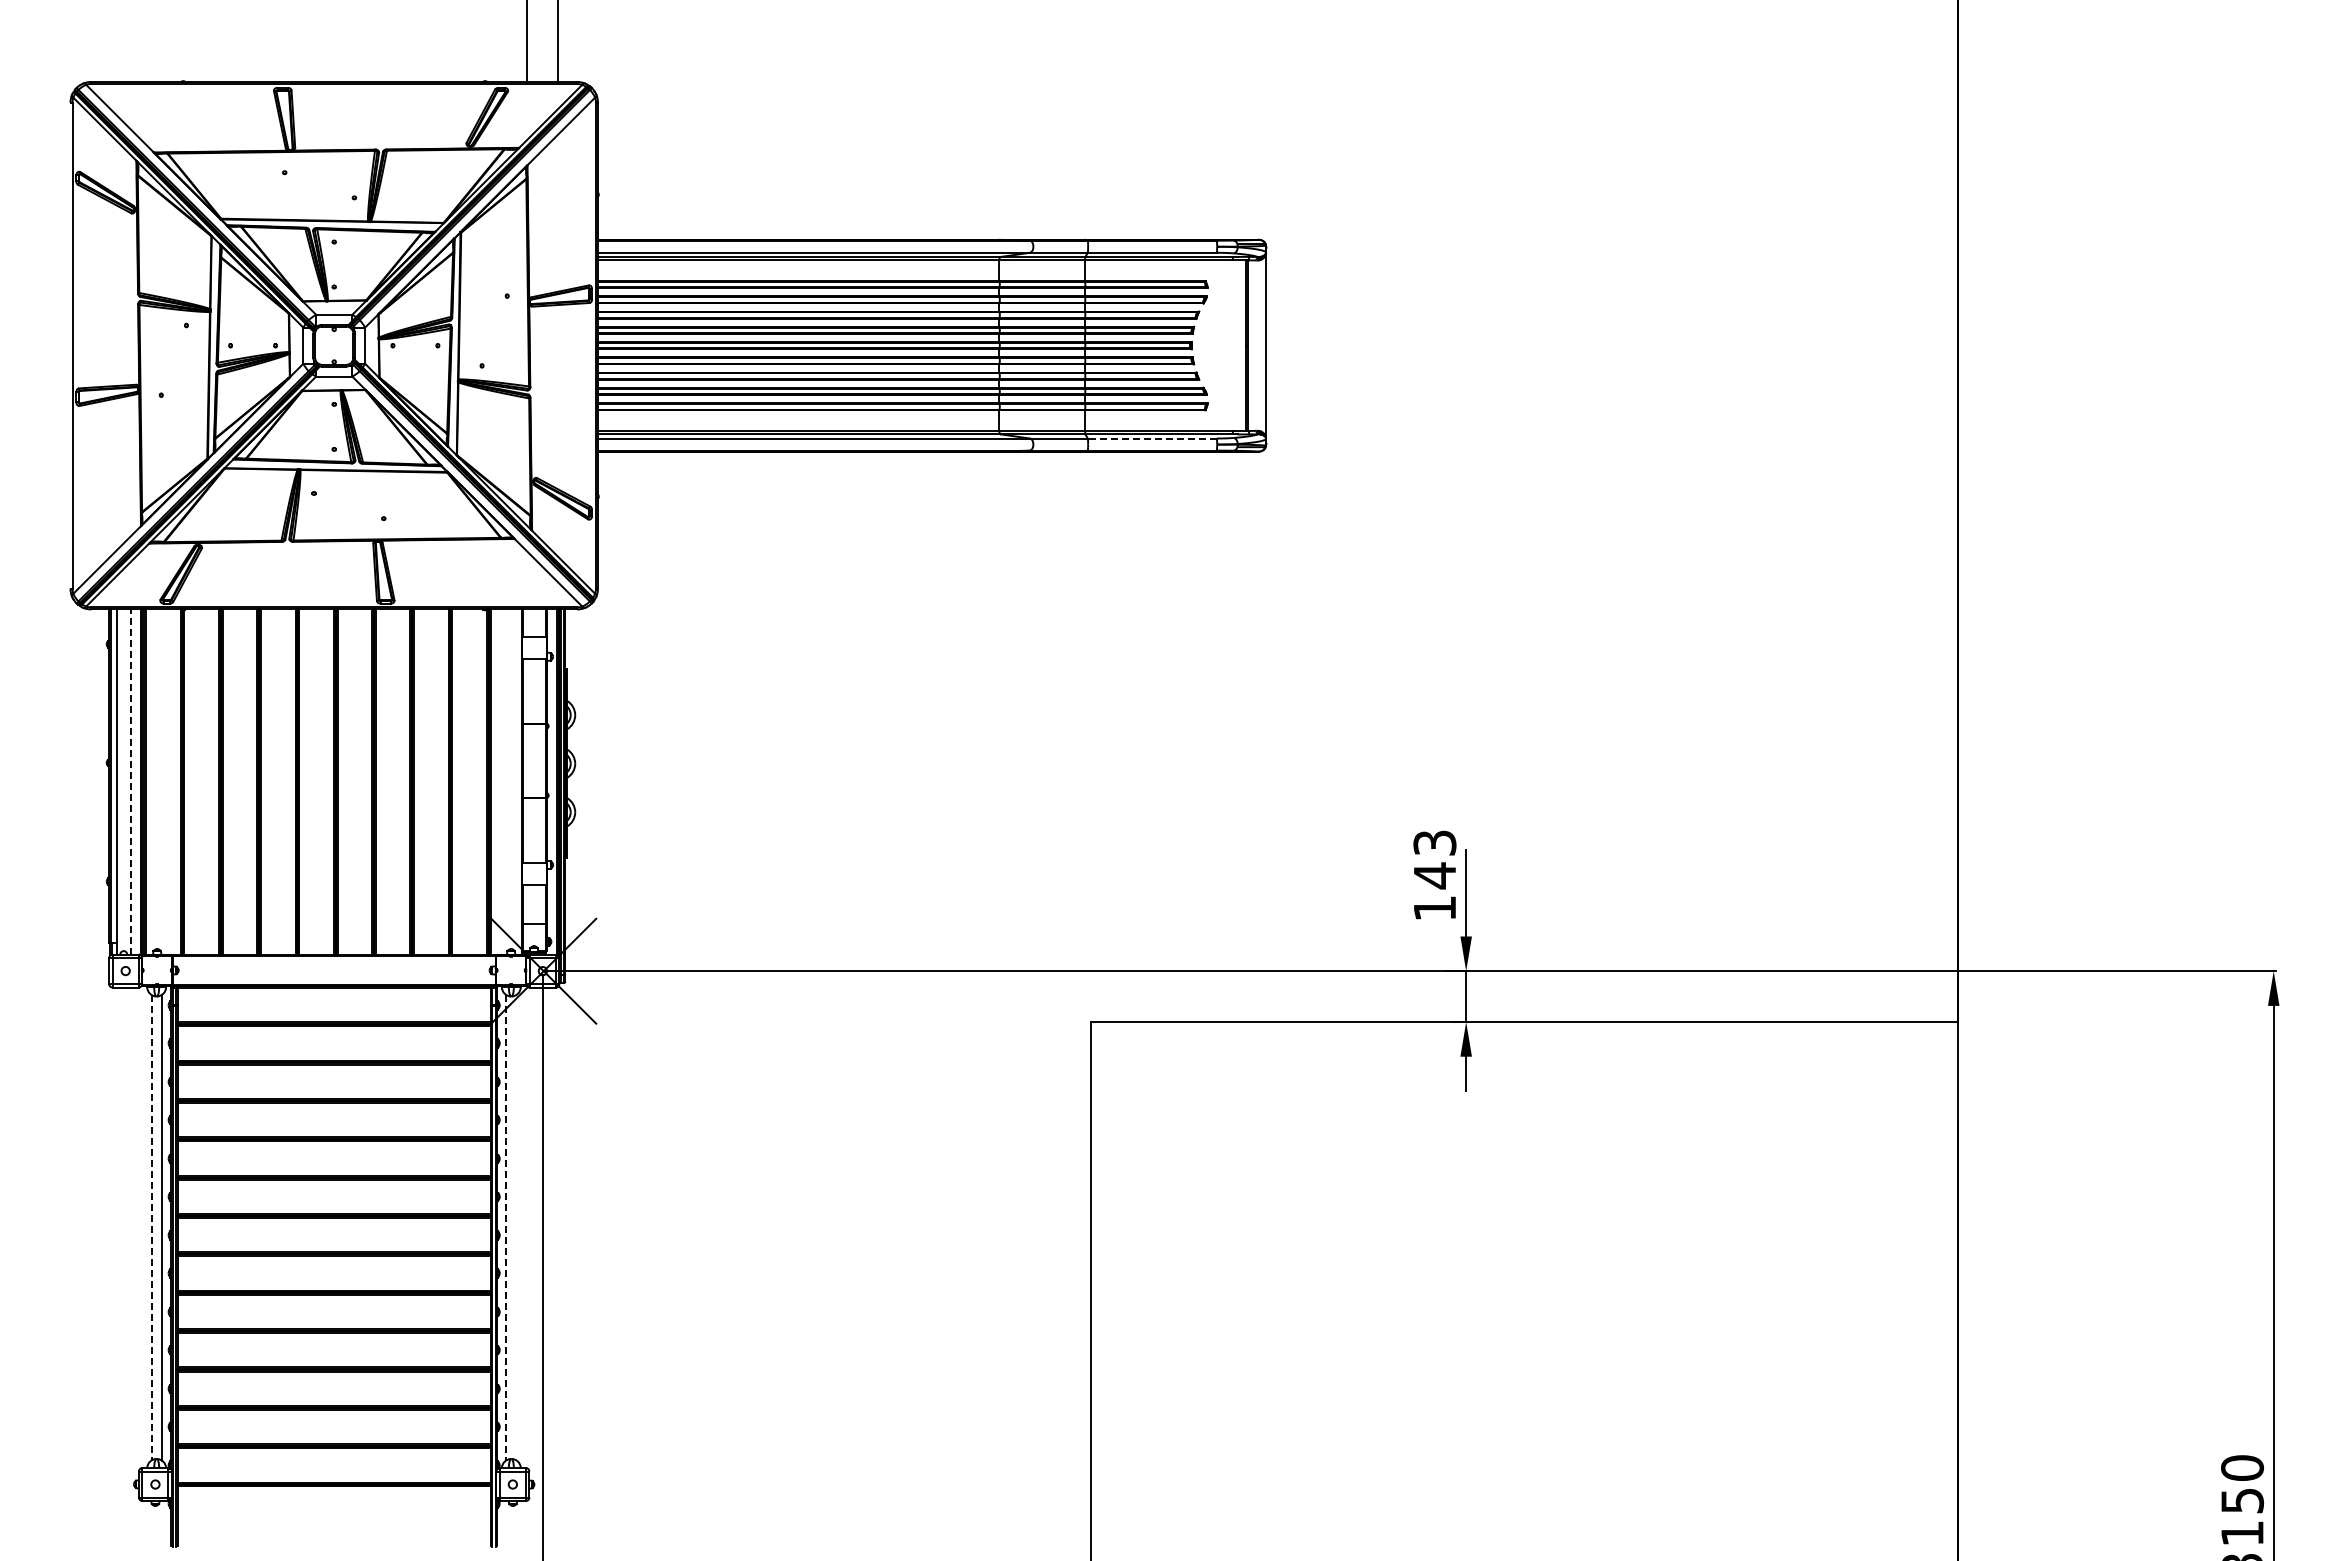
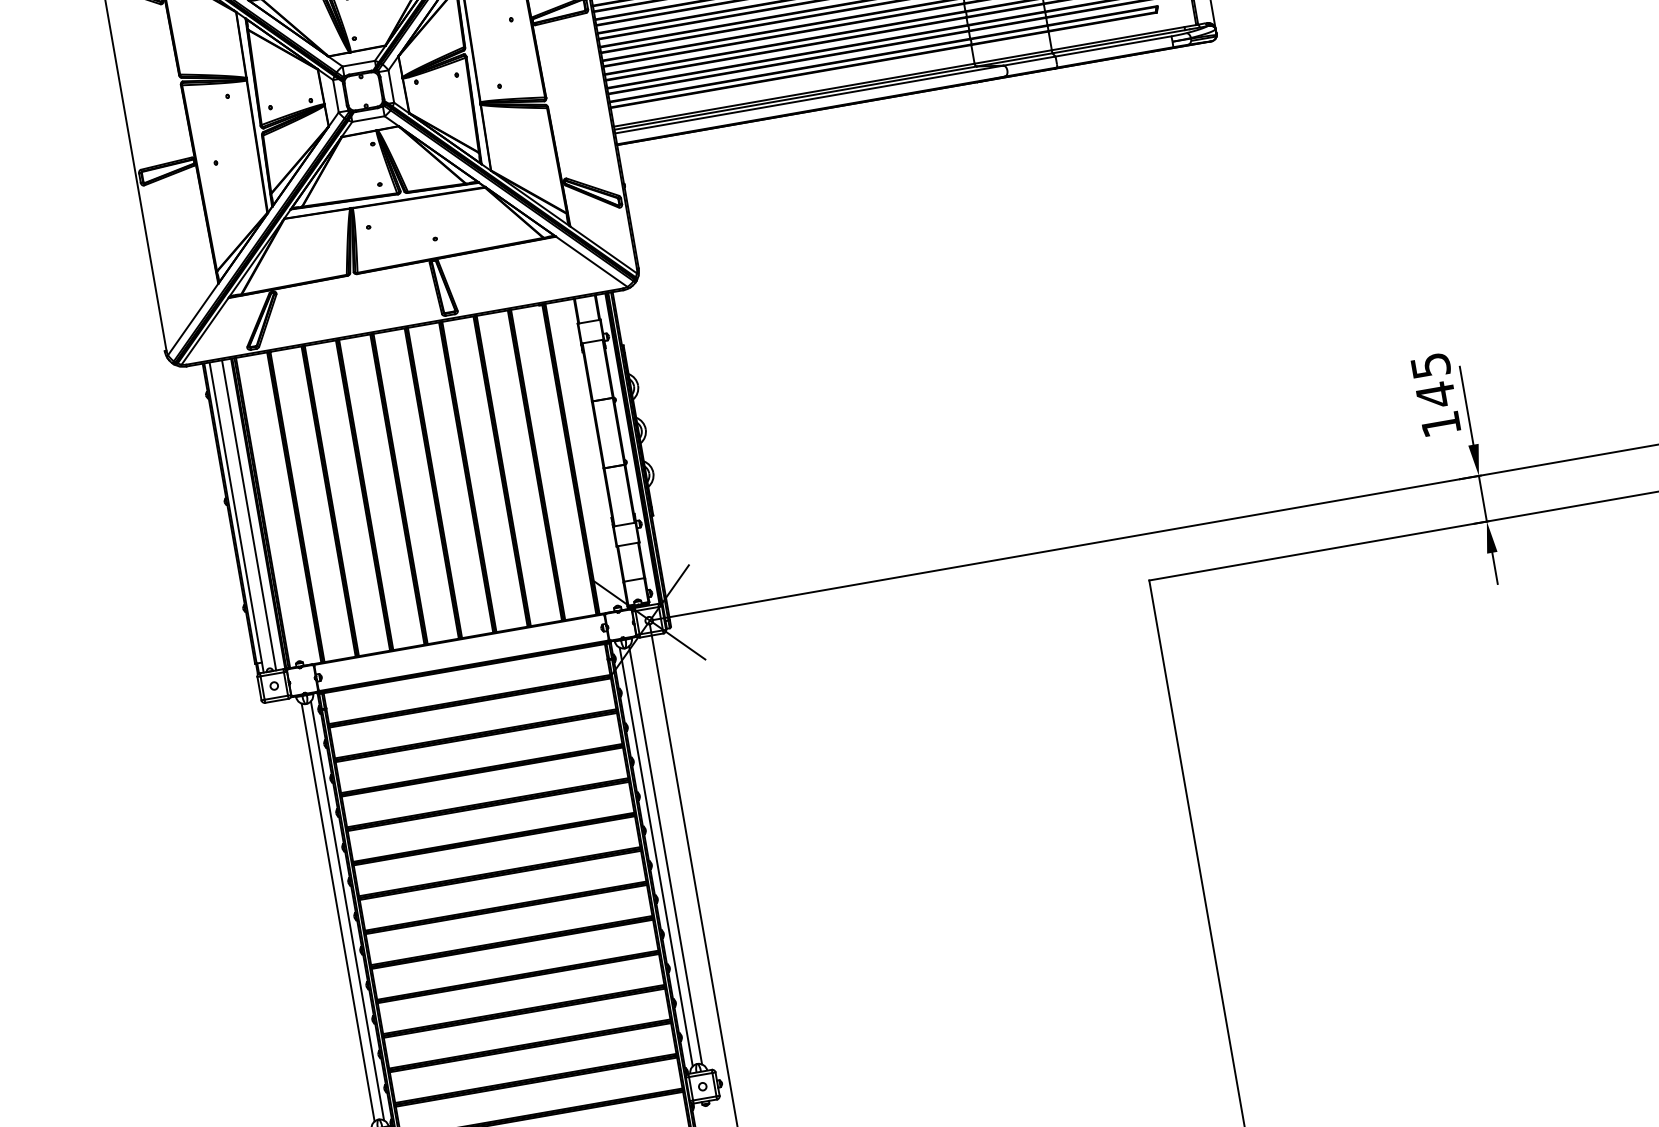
line: (1152, 438) -> (1113, 46), dashed -> solid
line: (130, 782) -> (249, 515), dashed -> solid
text: (1434, 842) -> (1430, 365), 143 -> 145
line: (505, 1227) -> (655, 856), dashed -> solid
line: (516, 1227) -> (665, 855), added
line: (151, 1228) -> (337, 913), dashed -> solid

